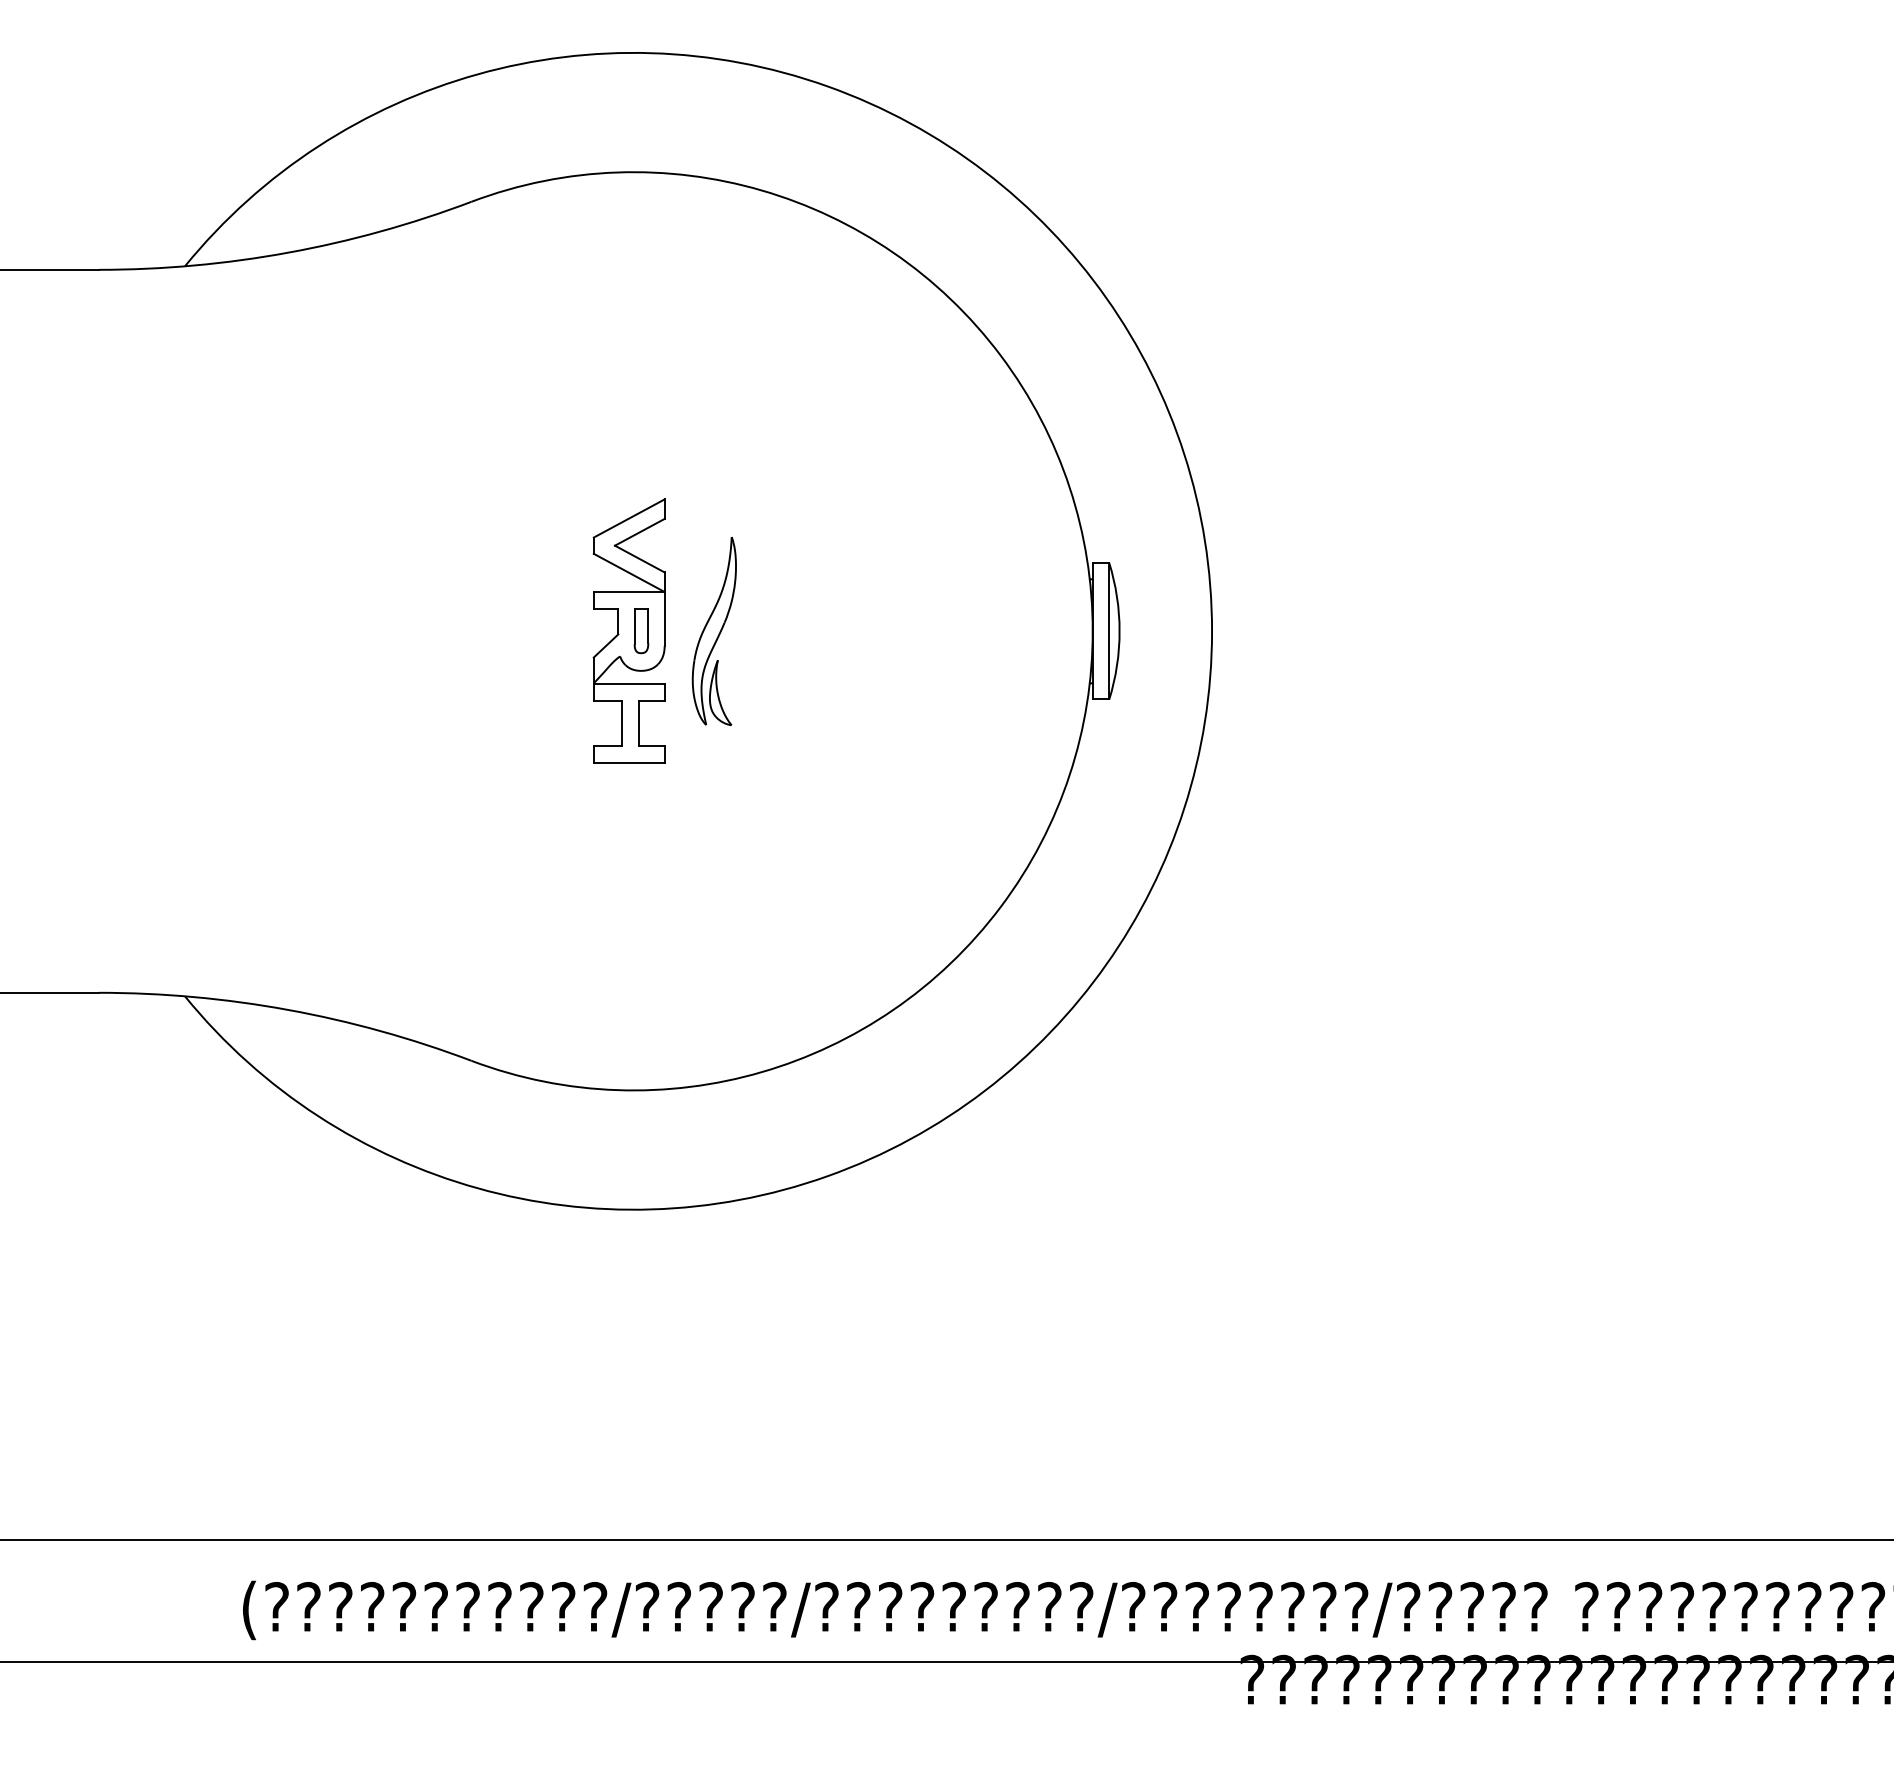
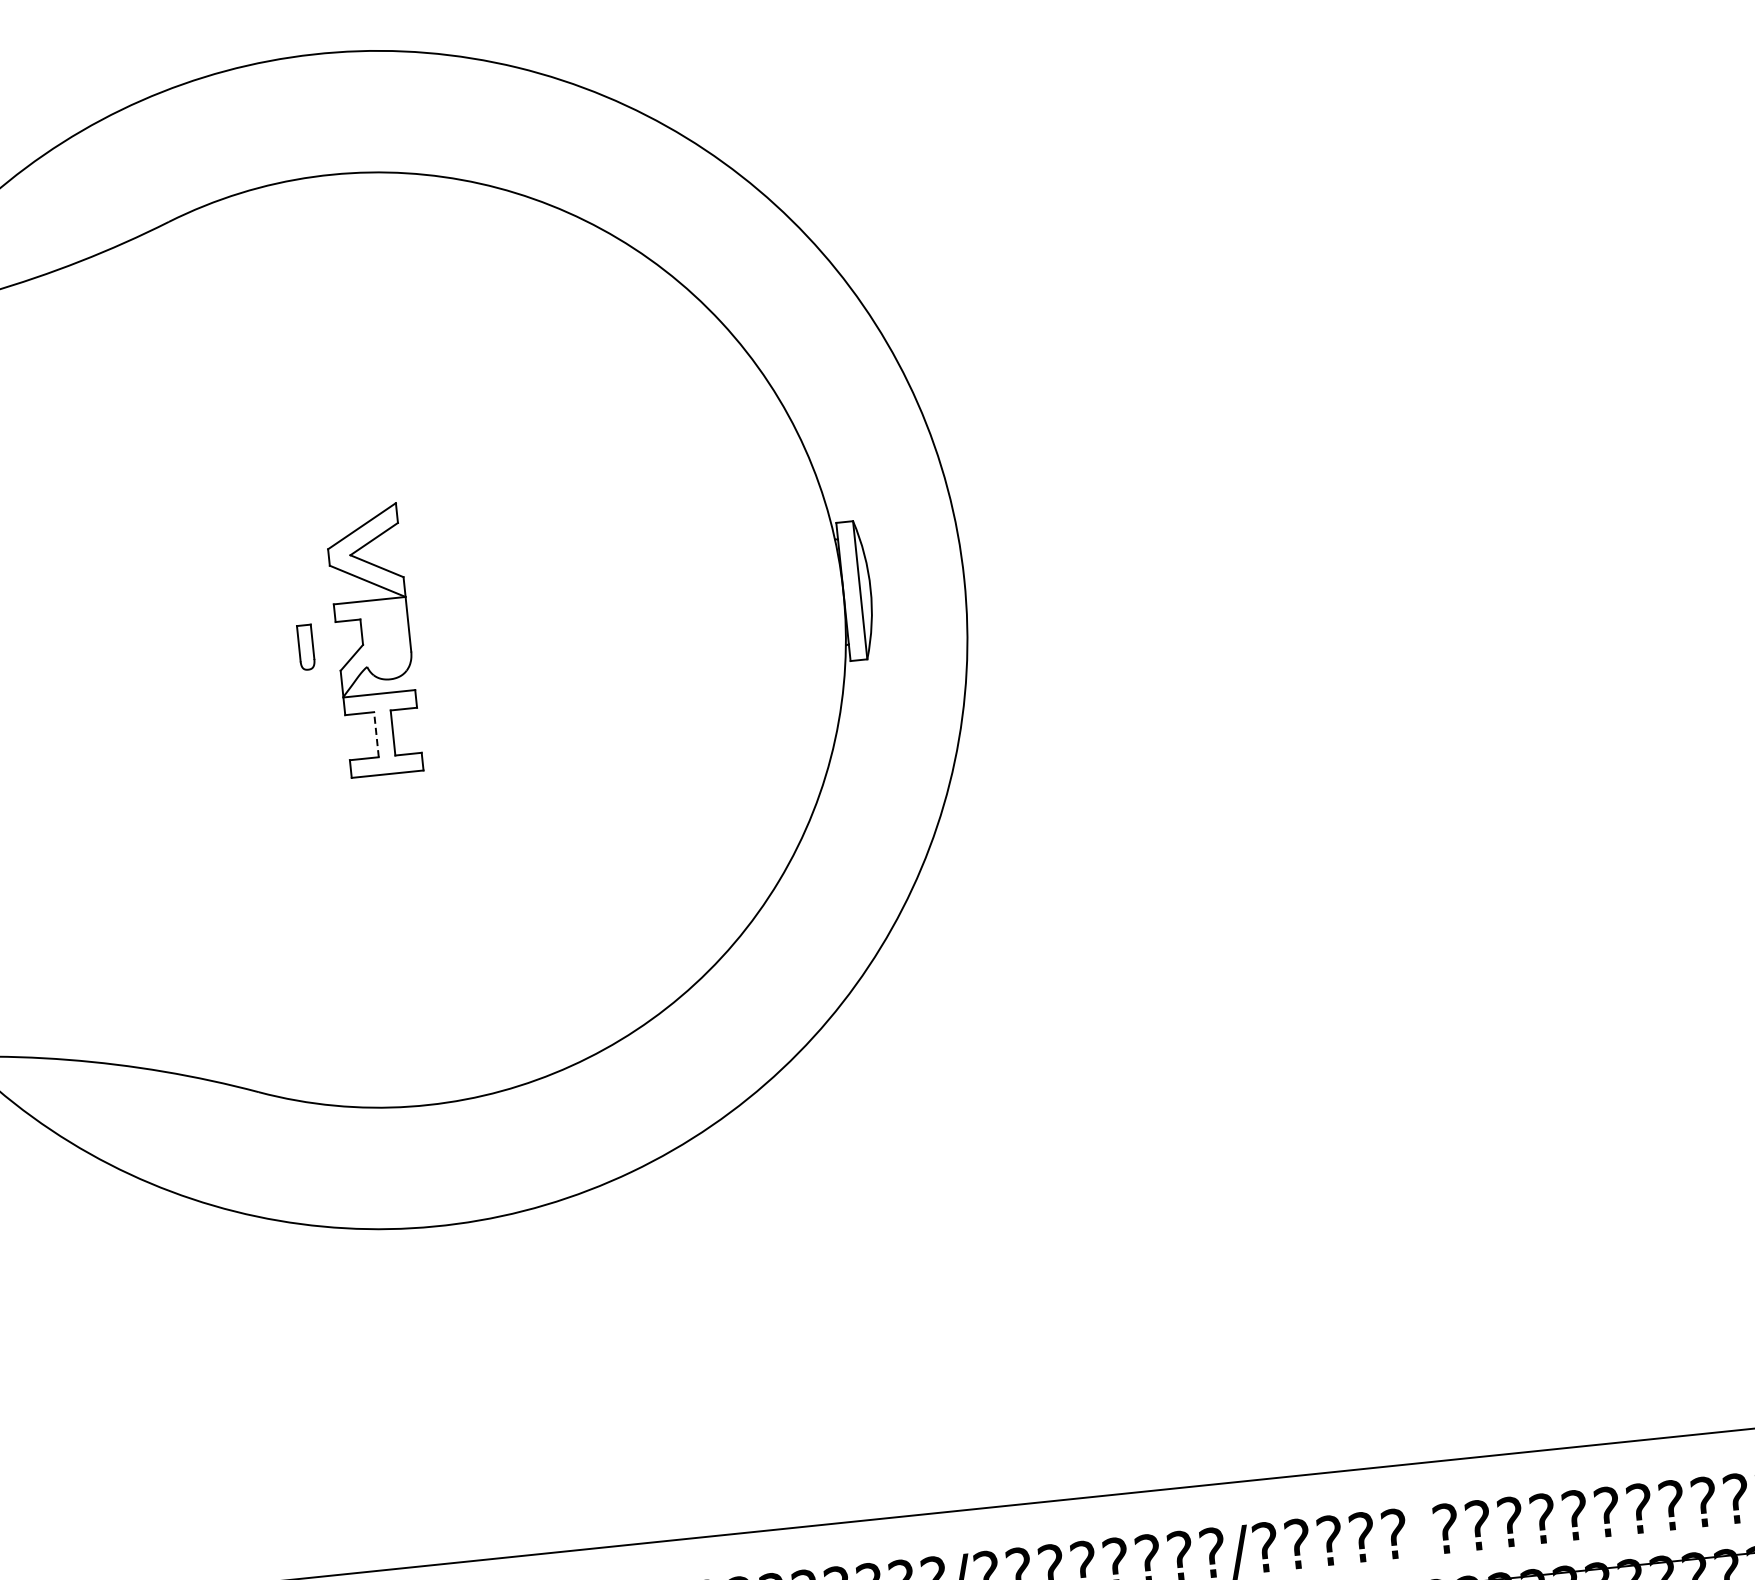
part: (641, 631) -> (306, 647), moved
part: (713, 631) -> (459, 631), removed
line: (622, 723) -> (376, 734), solid -> dashed

